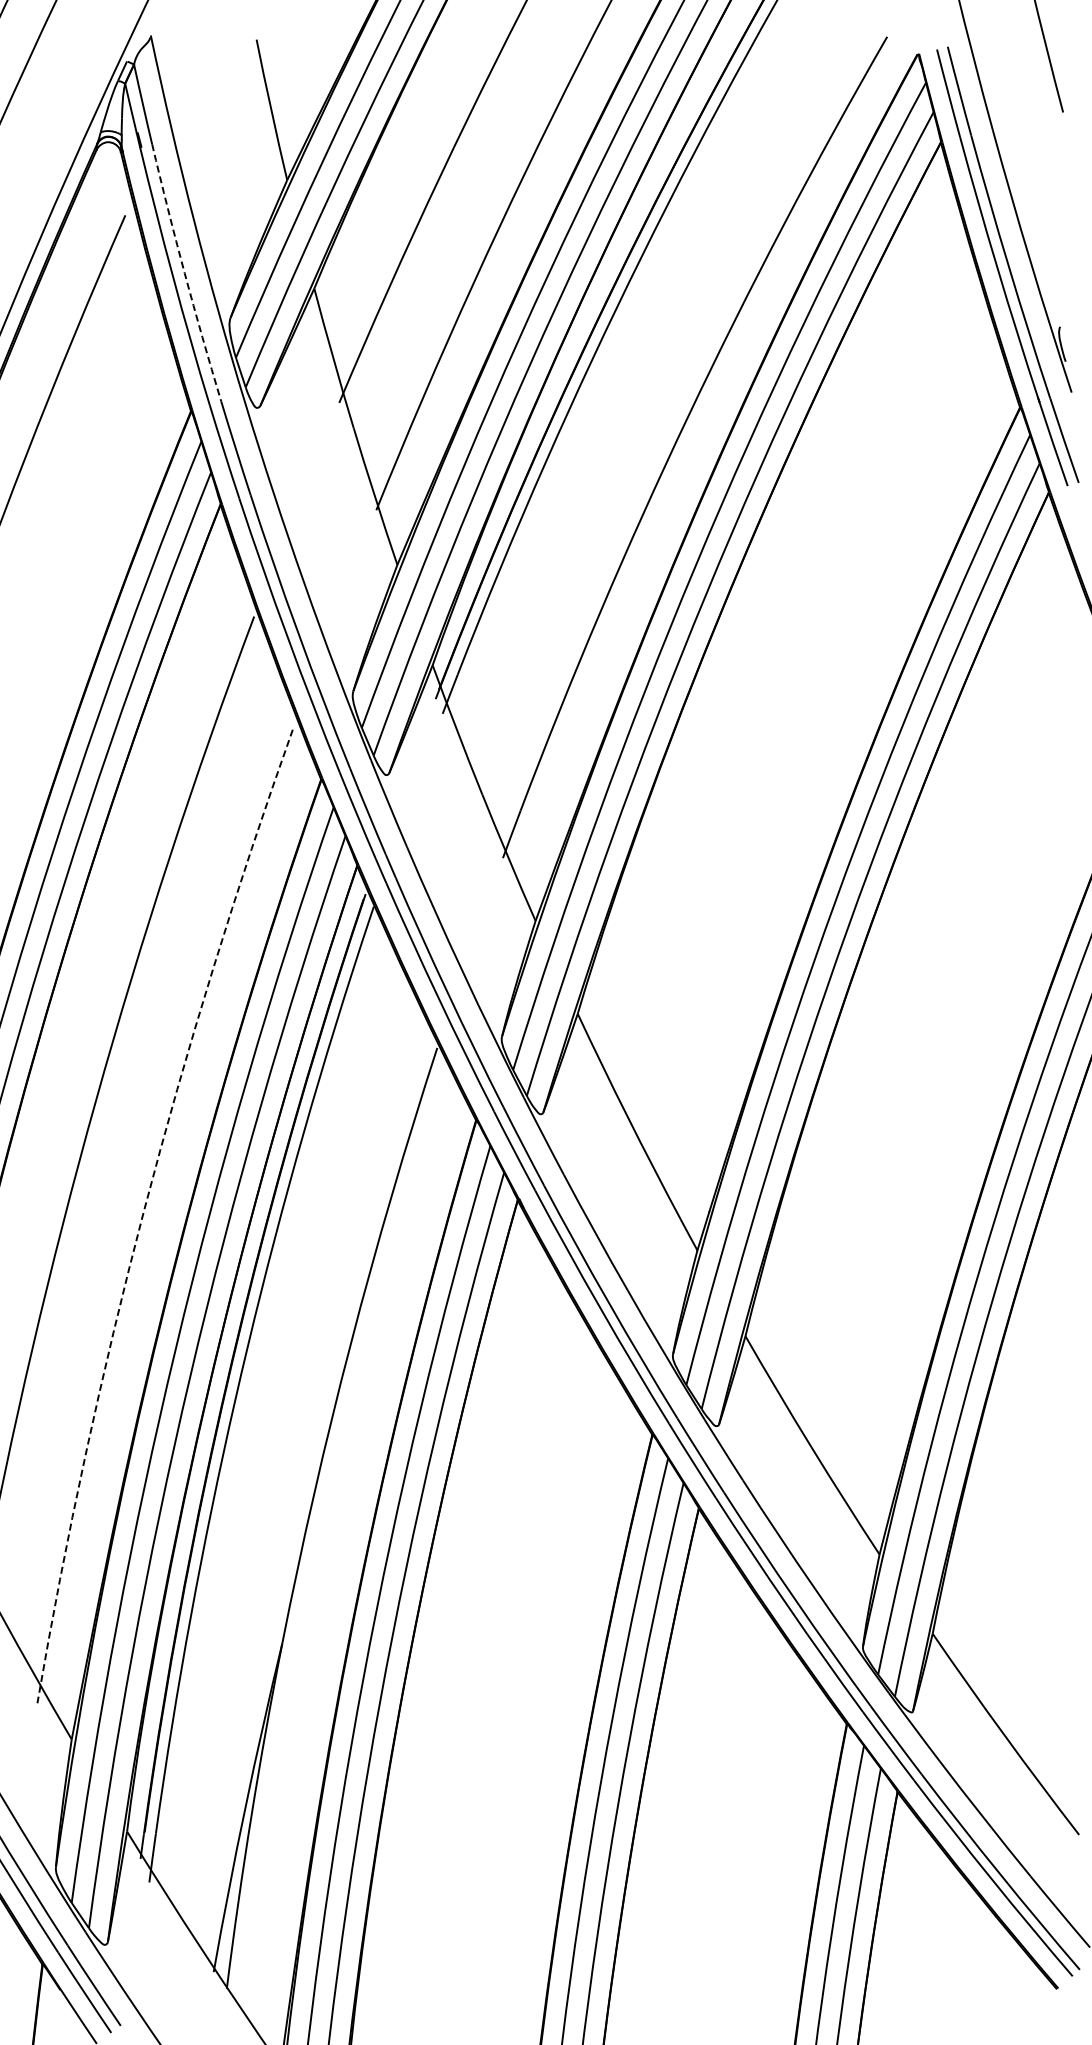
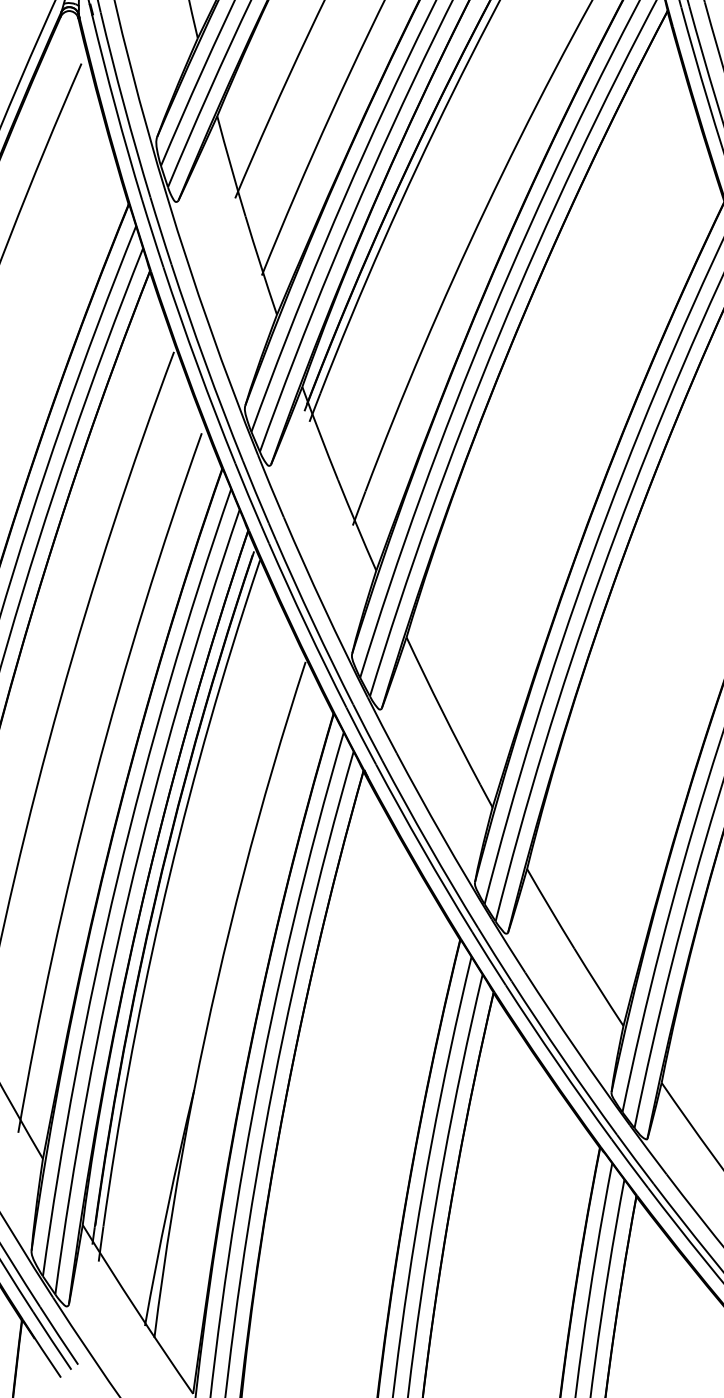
arc: (184, 273) -> (123, 105), dashed -> solid
arc: (144, 1210) -> (95, 778), dashed -> solid

